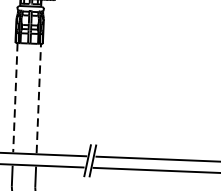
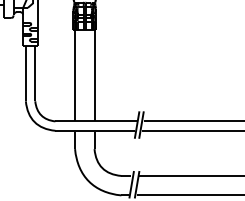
line: (38, 97) -> (94, 74), dashed -> solid
line: (15, 98) -> (75, 75), dashed -> solid

